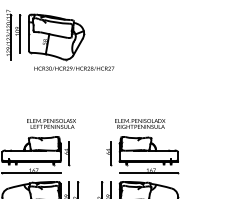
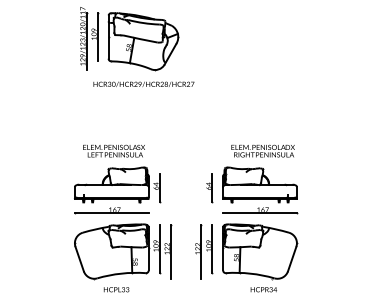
text: (74, 67) -> (143, 83), moved
text: (51, 123) -> (113, 150), moved
text: (139, 123) -> (262, 150), moved

